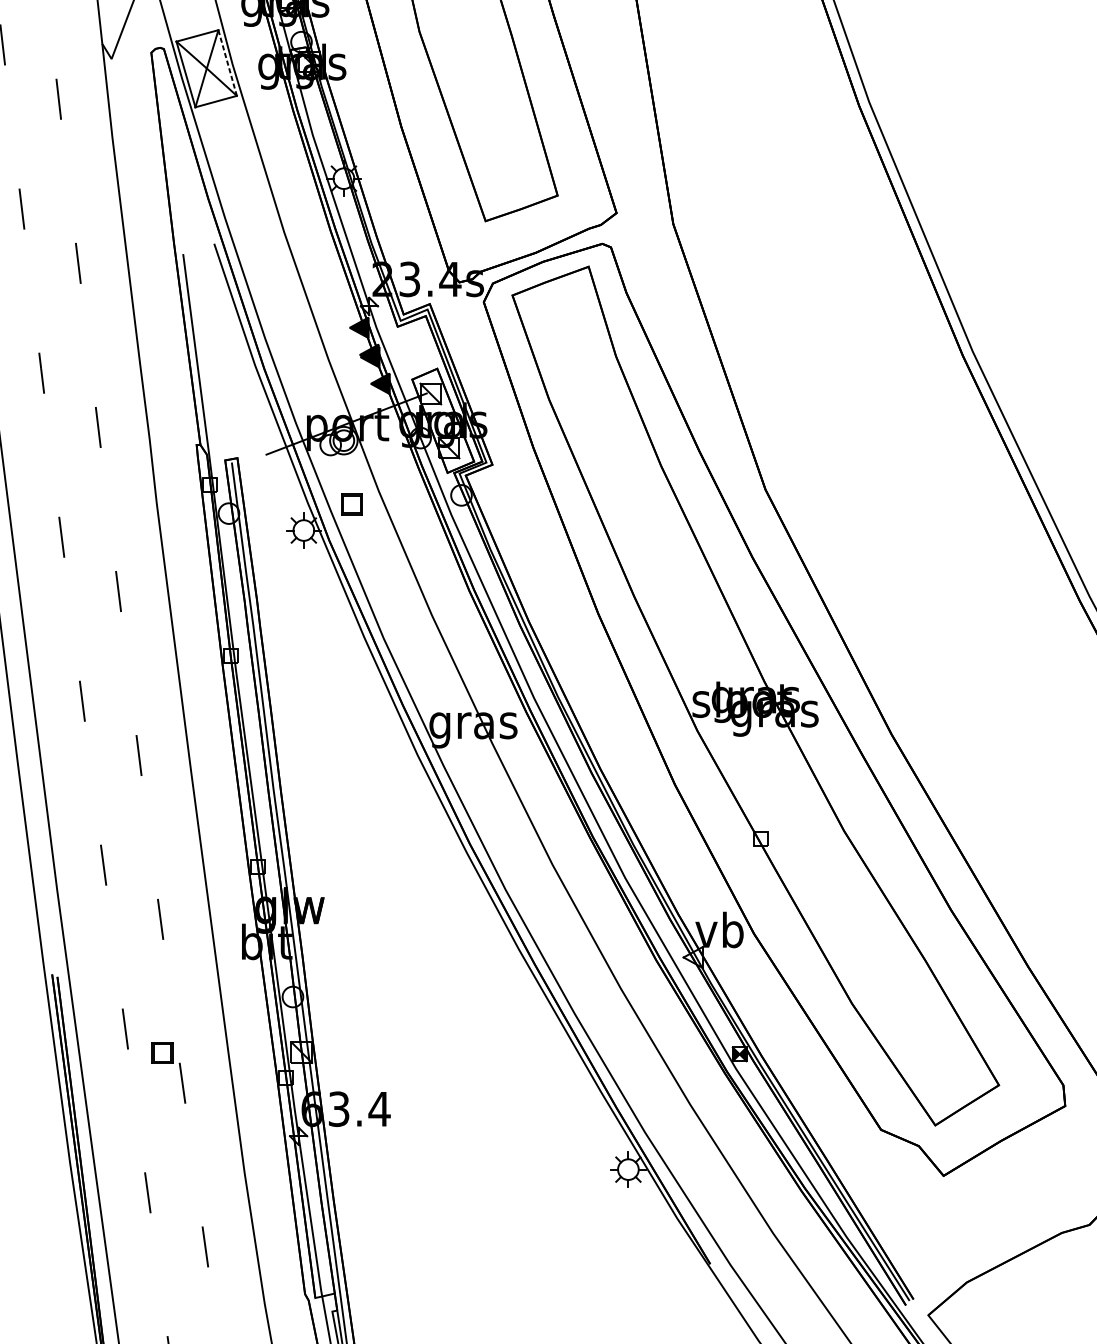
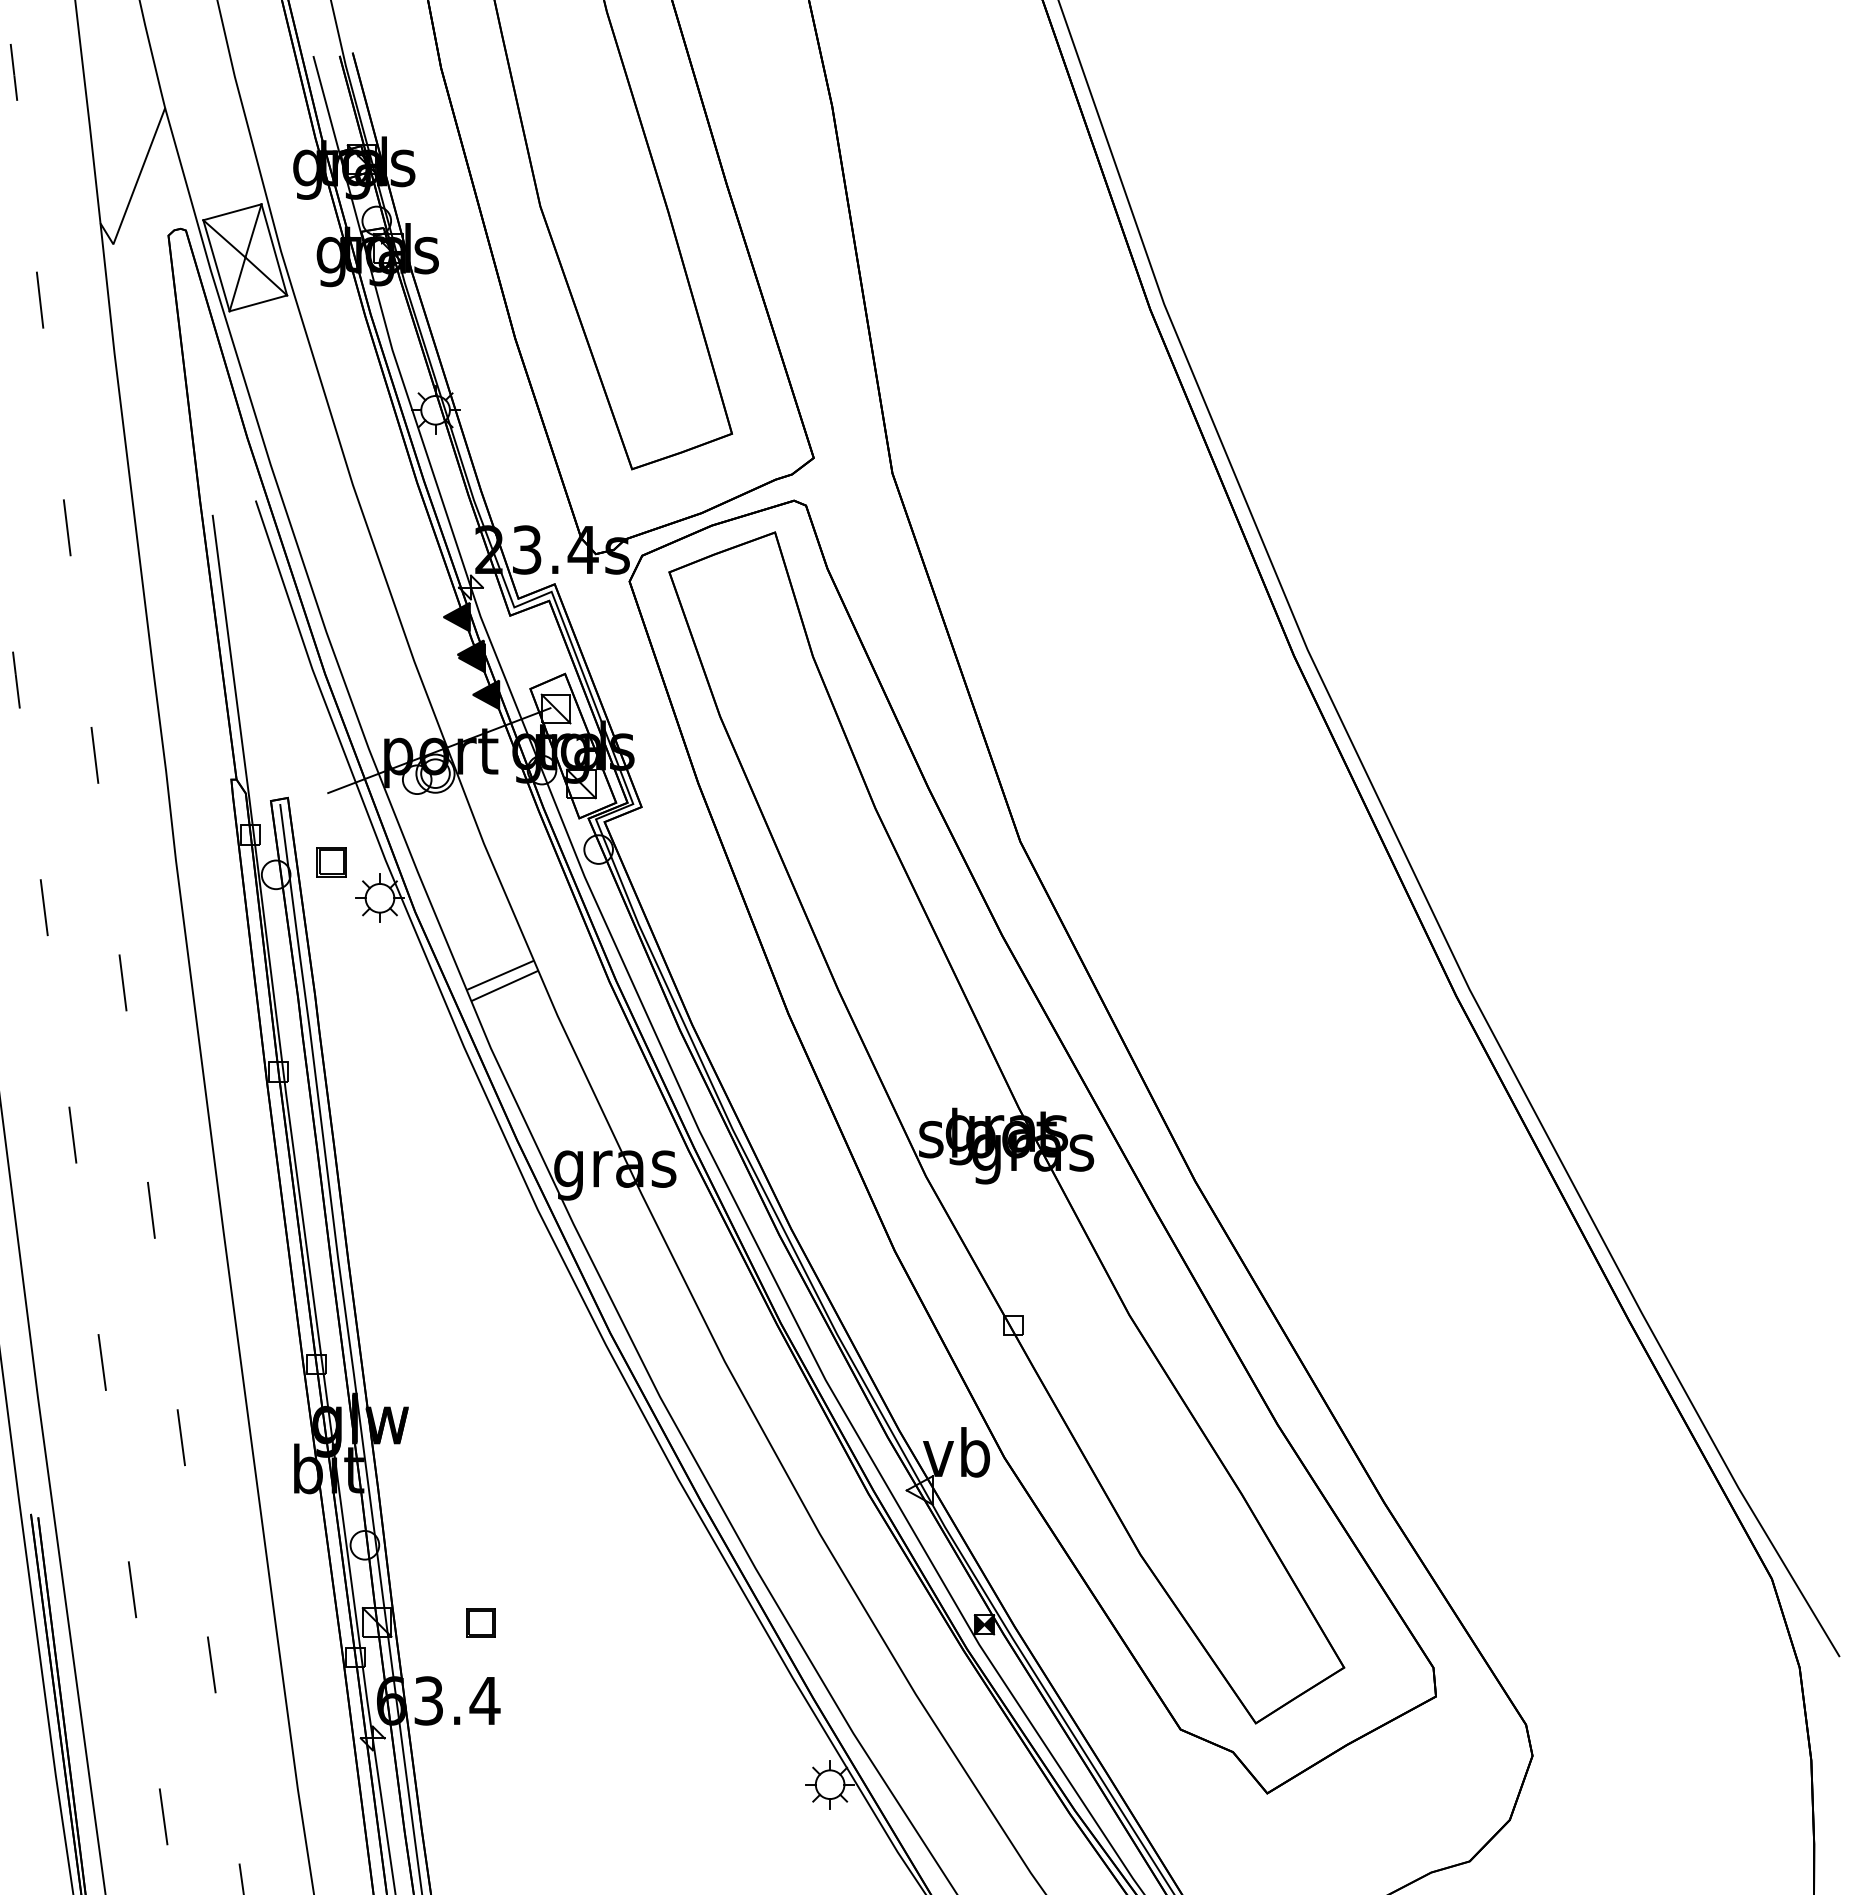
line: (227, 63) -> (274, 250), dashed -> solid
part: (351, 504) -> (331, 862), moved
line: (390, 586) -> (500, 975), added
line: (393, 593) -> (504, 985), added
part: (162, 1052) -> (480, 1622), moved

